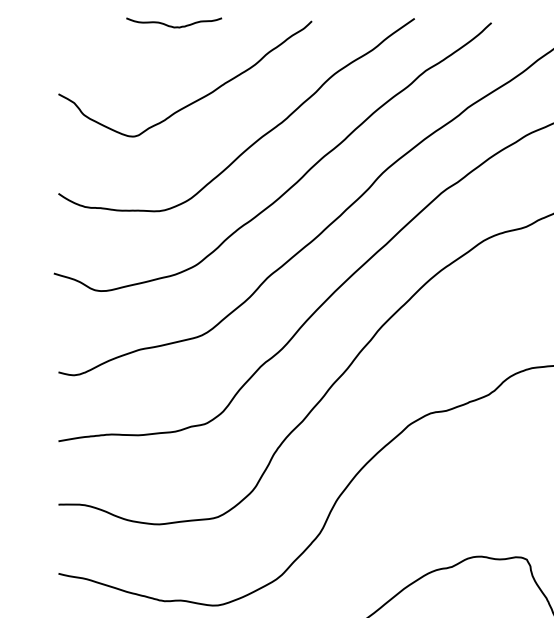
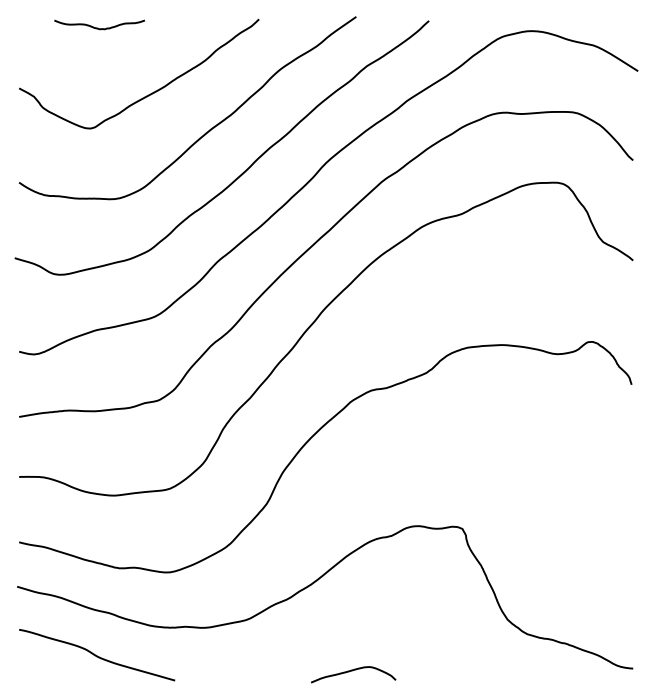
curve: (171, 25) -> (97, 27), moved

